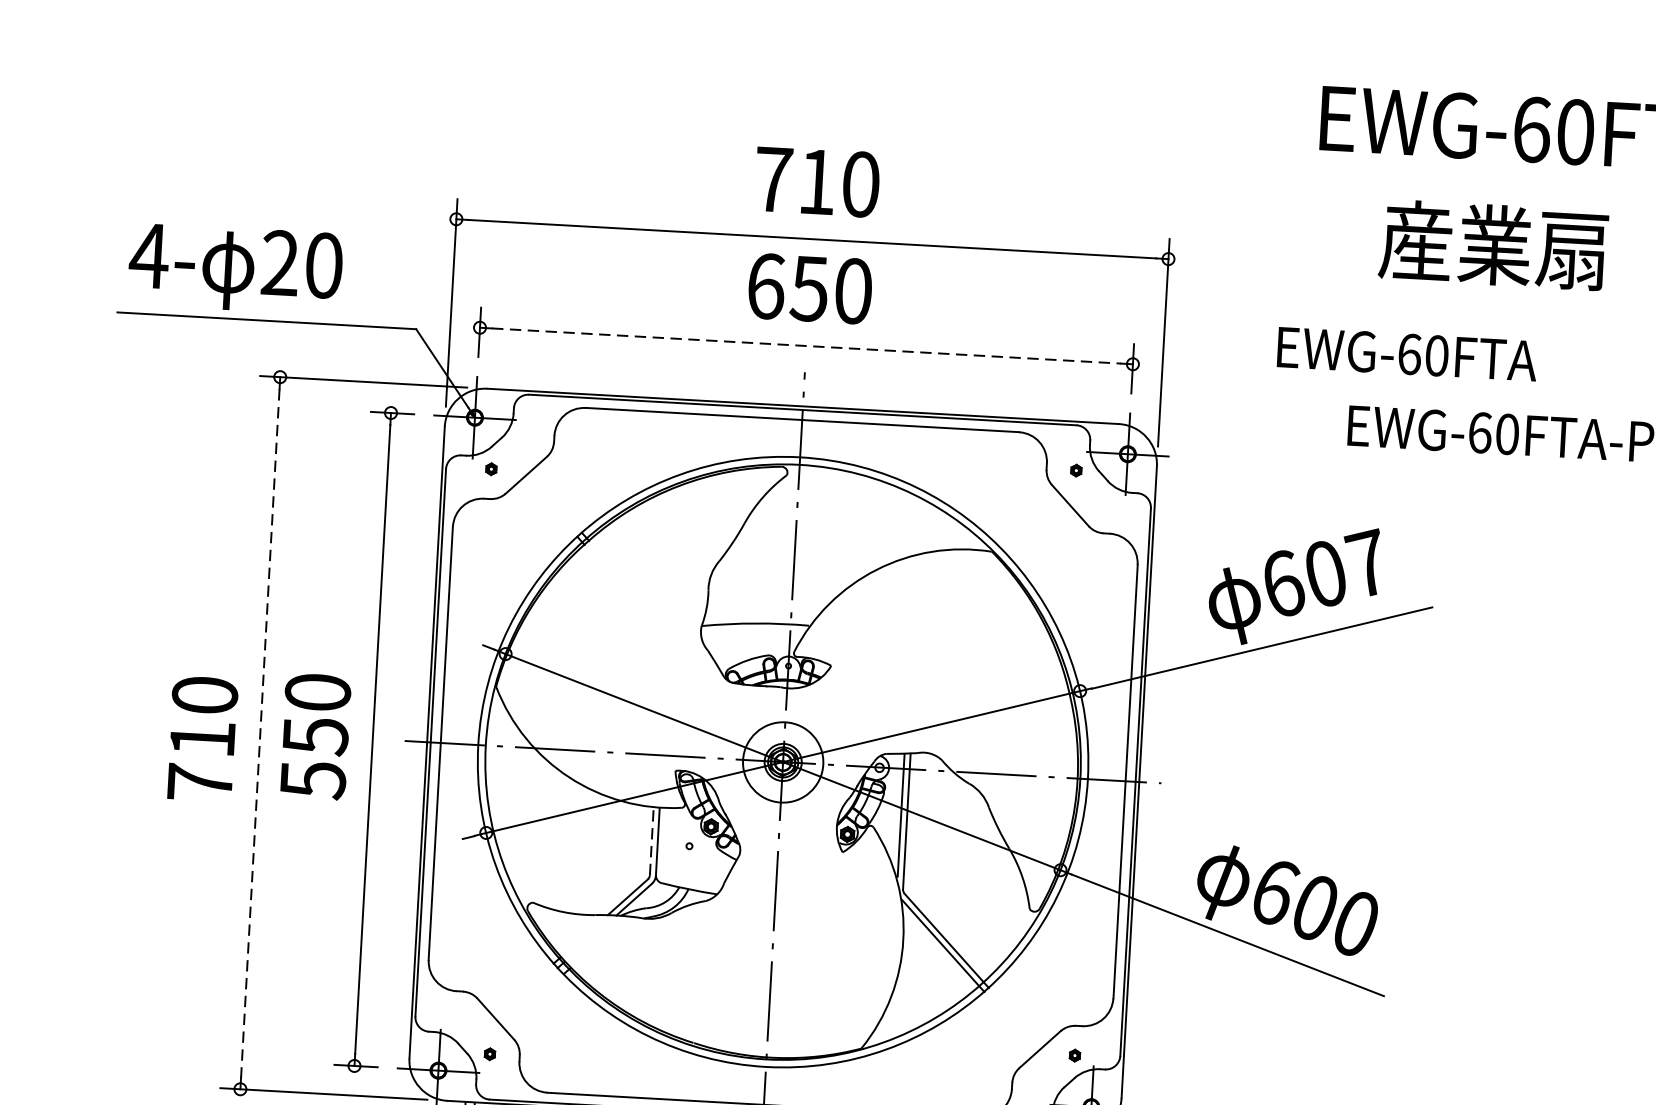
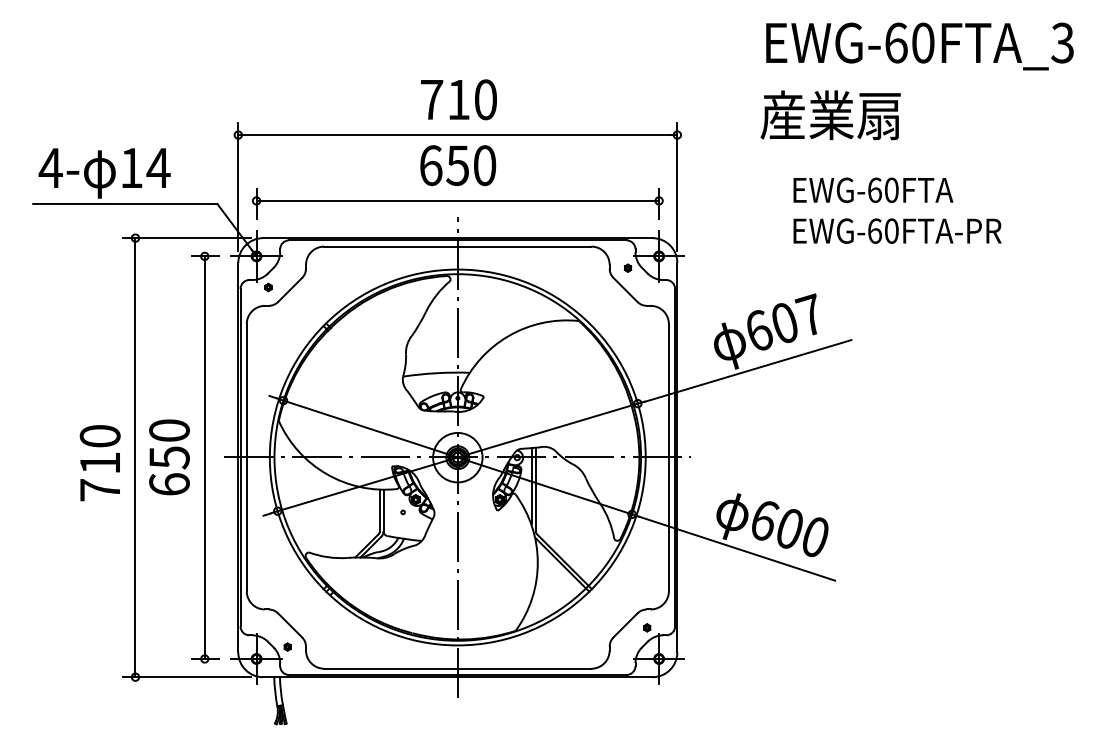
text: (1493, 245) -> (830, 115), moved
text: (302, 263) -> (145, 167), 20 -> 14
line: (805, 345) -> (457, 200), dashed -> solid
text: (1407, 354) -> (873, 190), moved
line: (260, 734) -> (135, 458), dashed -> solid
text: (313, 779) -> (169, 484), 550 -> 650
line: (651, 841) -> (379, 510), dashed -> solid

